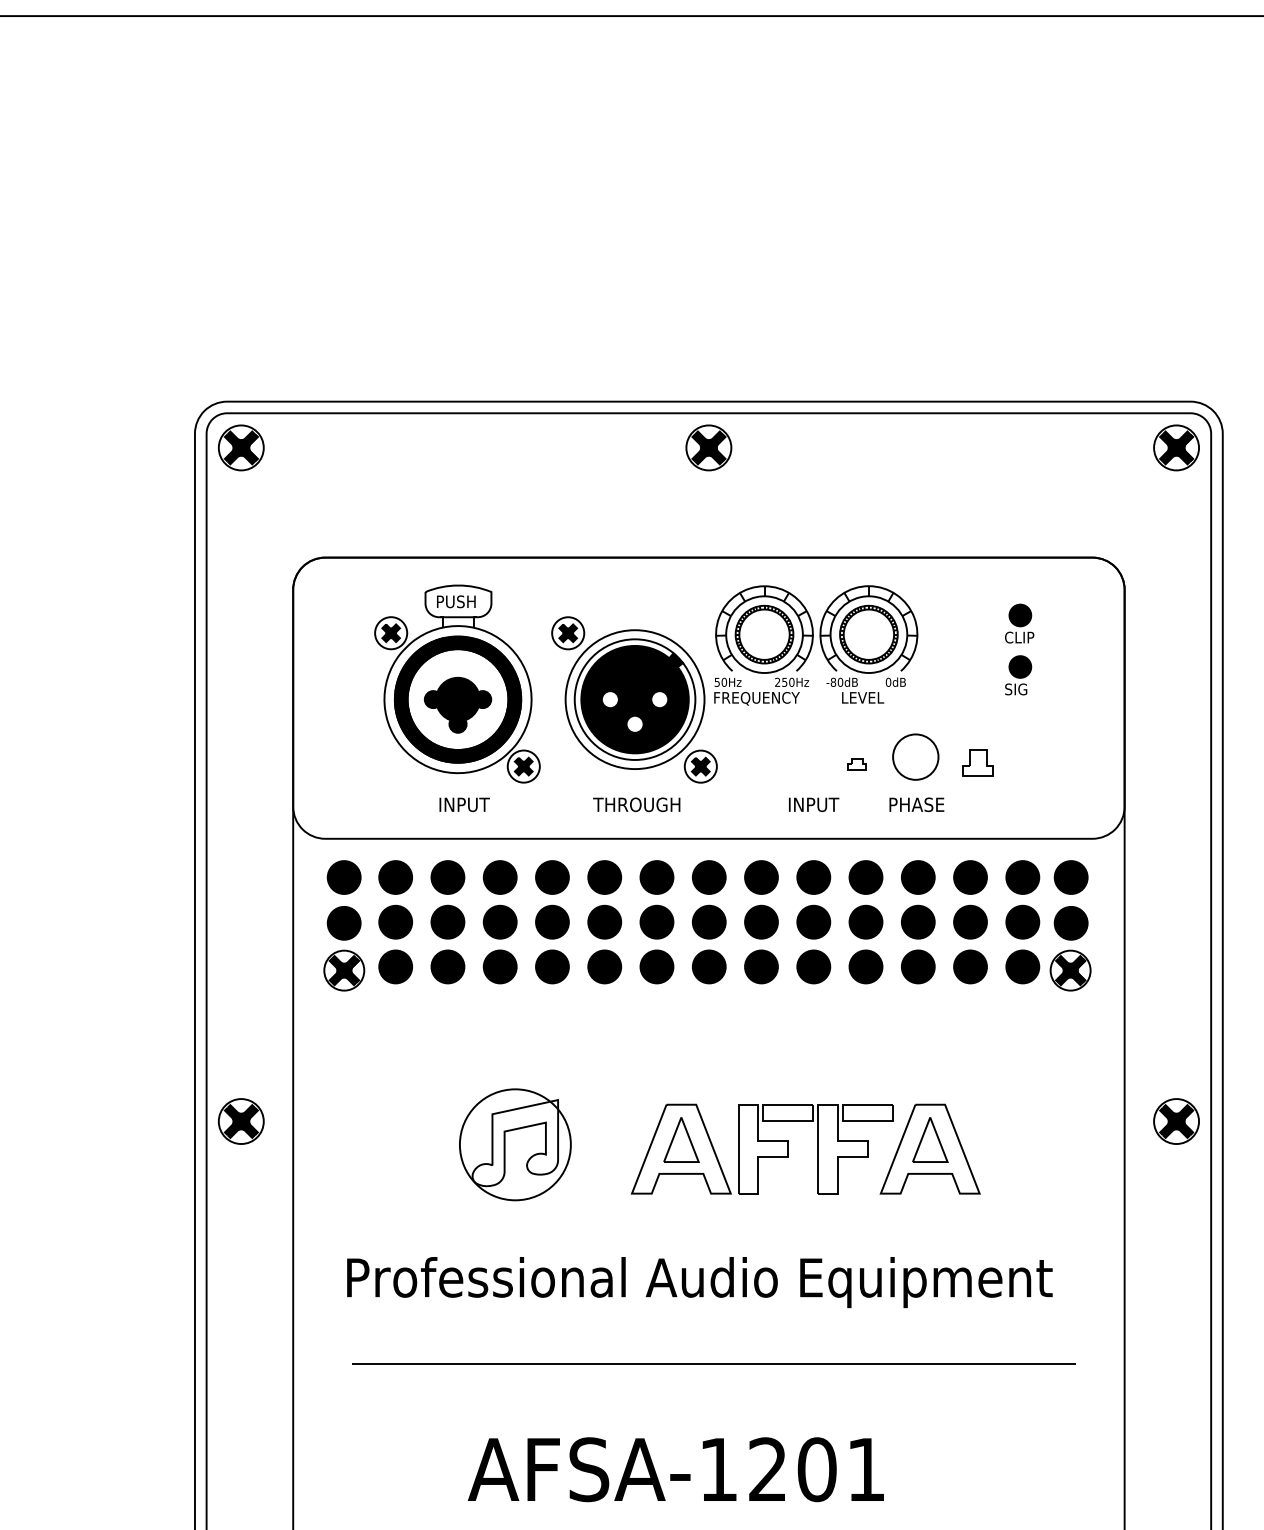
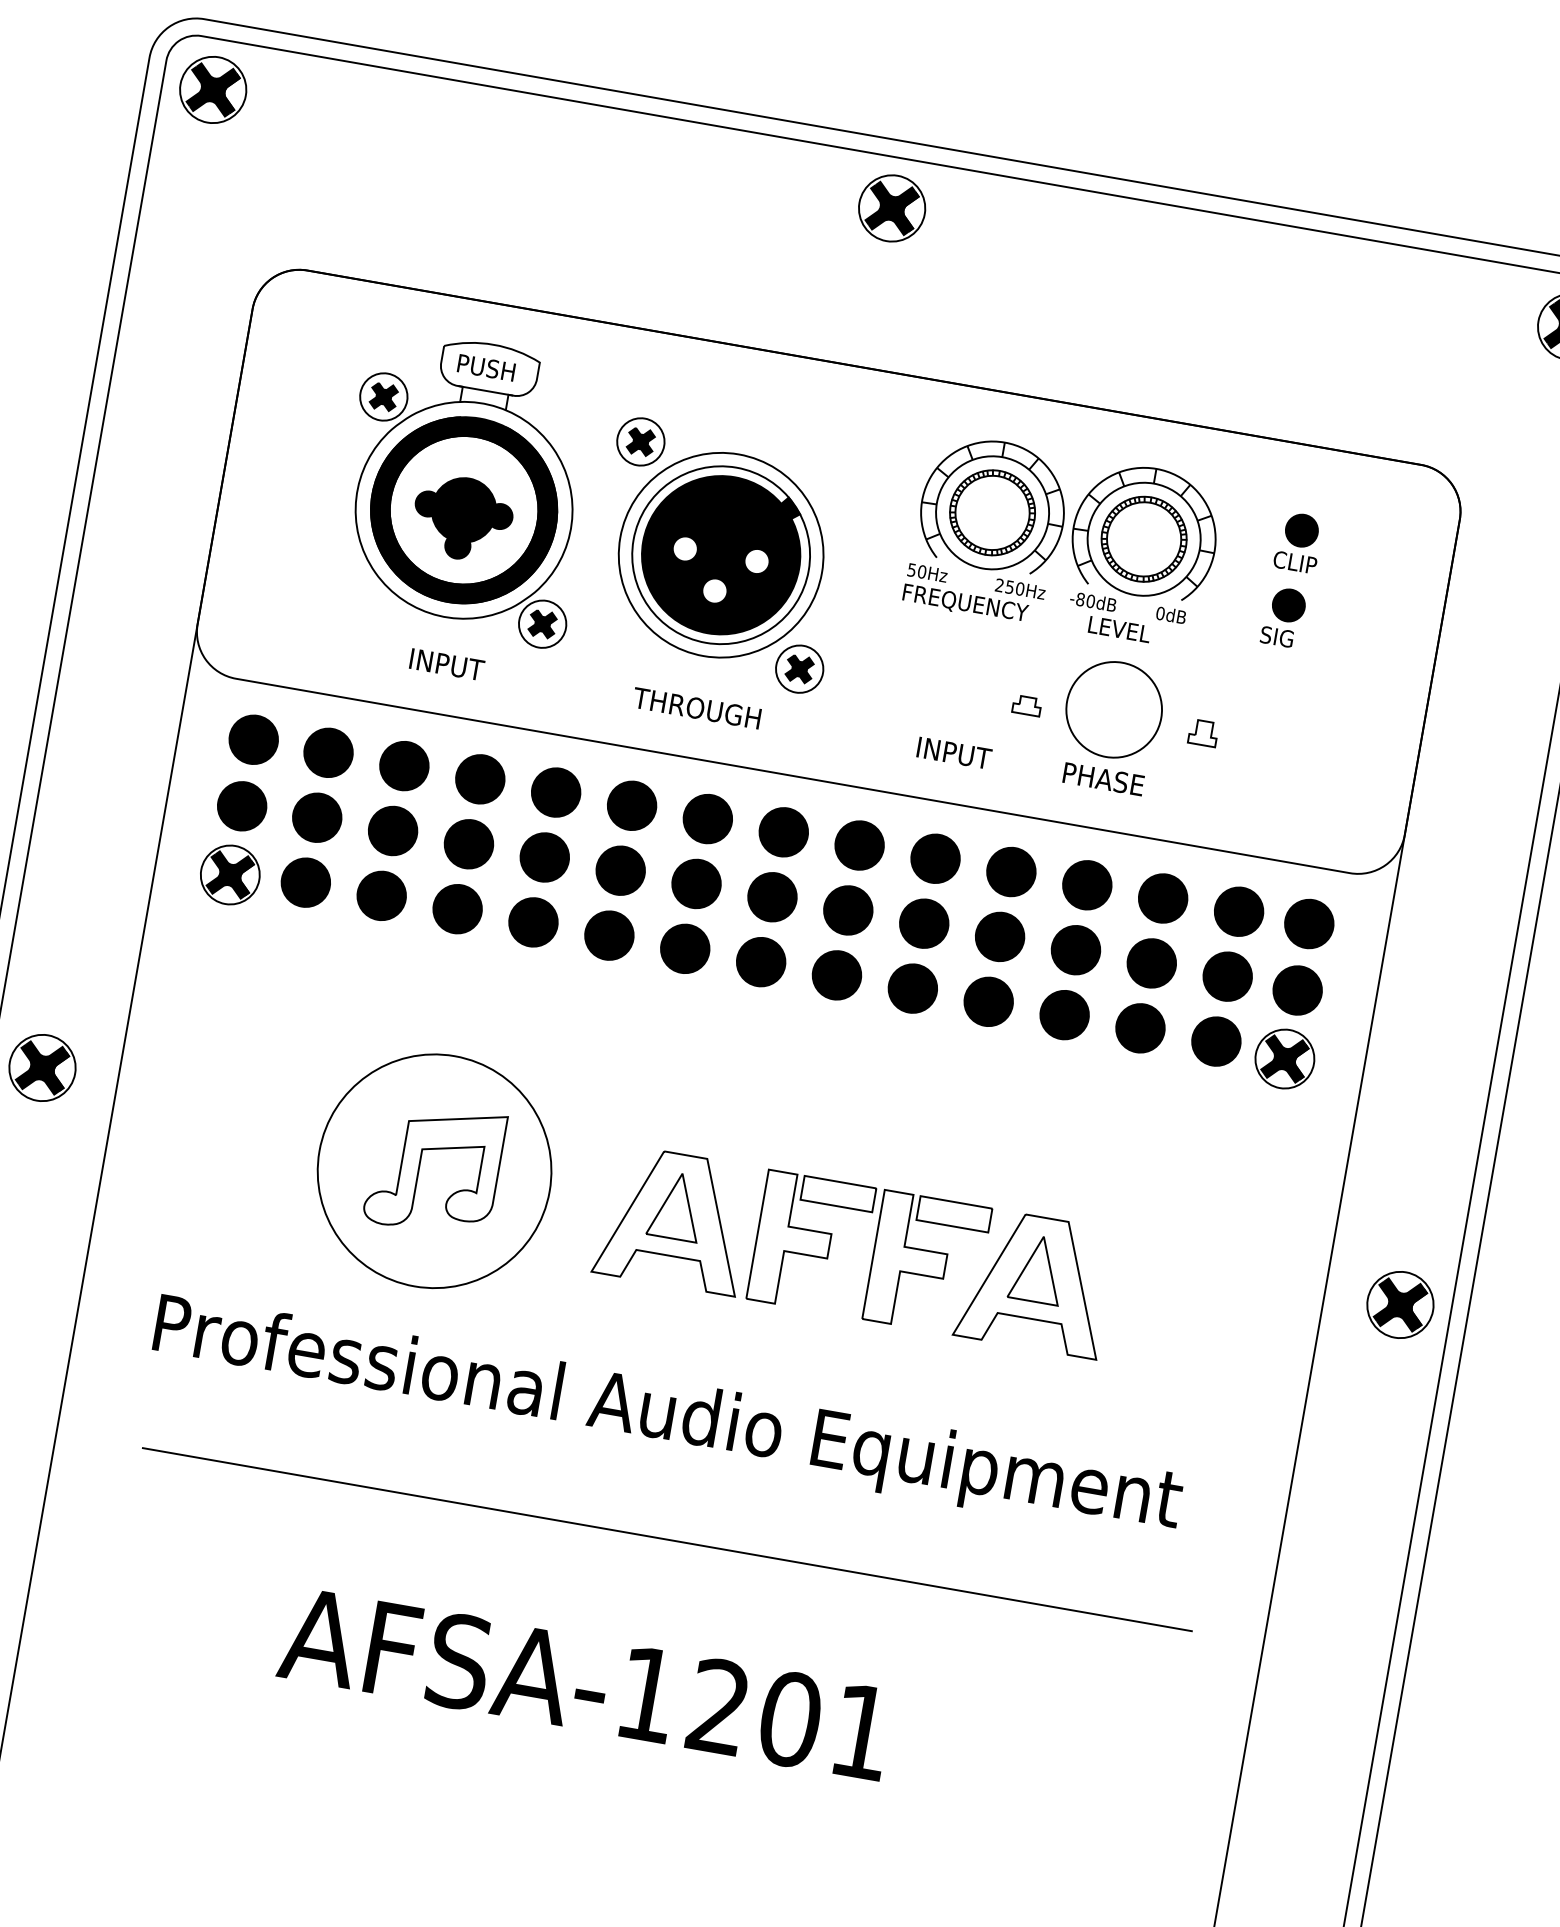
part: (816, 645) -> (1065, 541), moved
circle: (915, 756) -> (1113, 708), size x1.43
part: (978, 761) -> (1204, 732), size x0.62
circle: (515, 1144) -> (434, 1170), size x1.43

